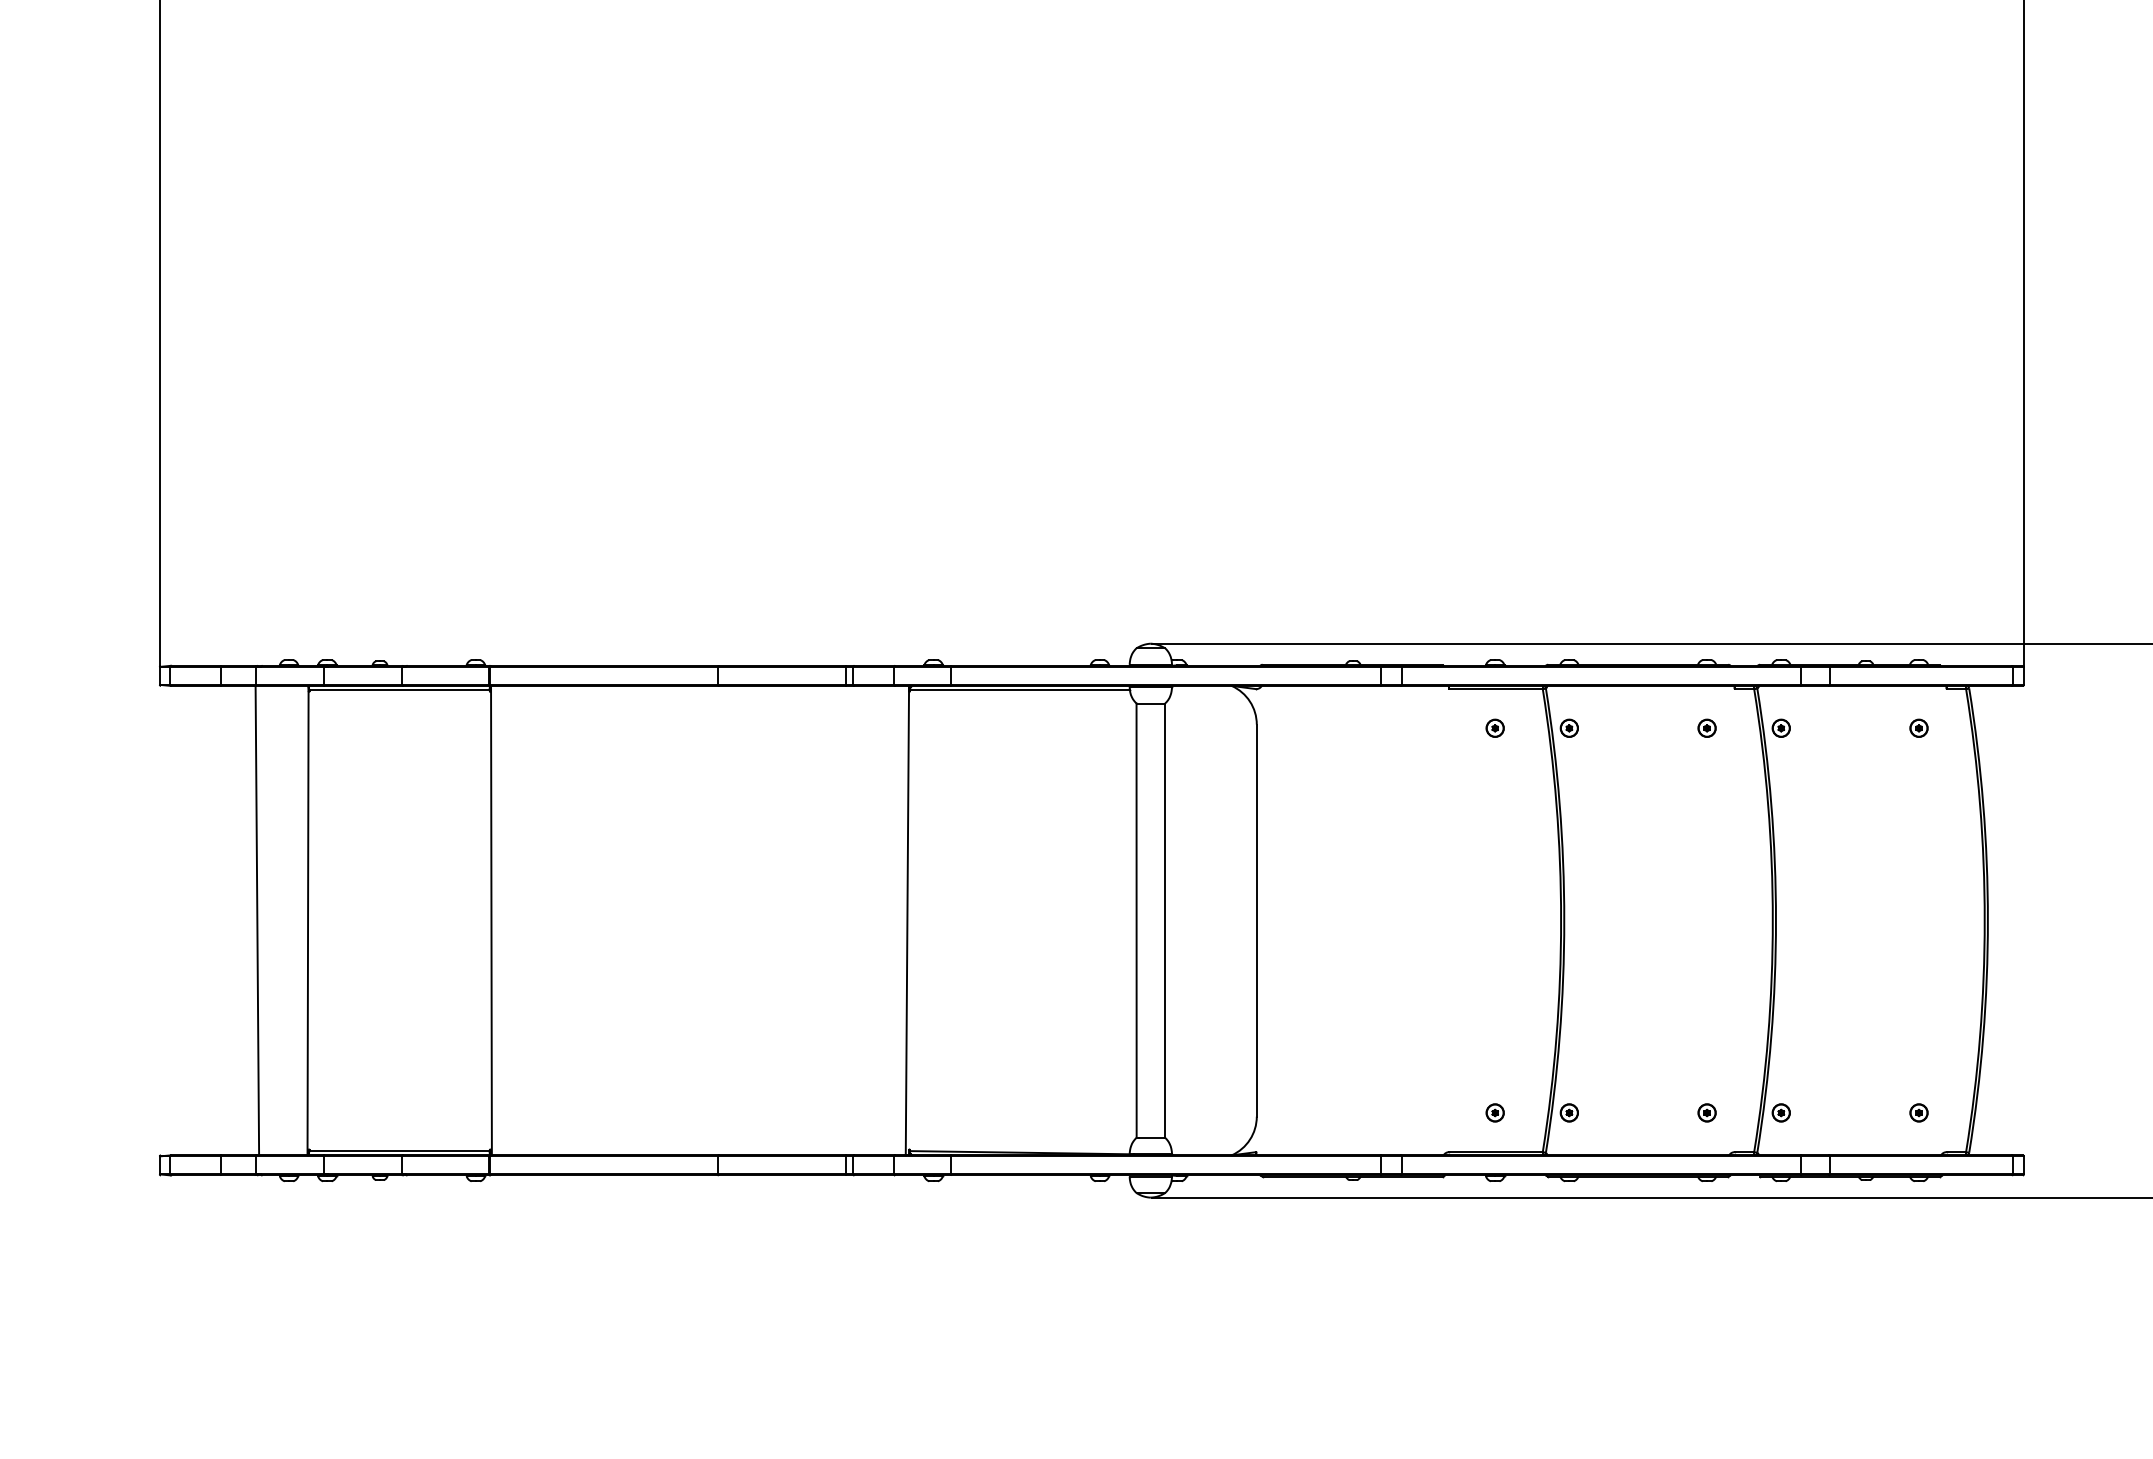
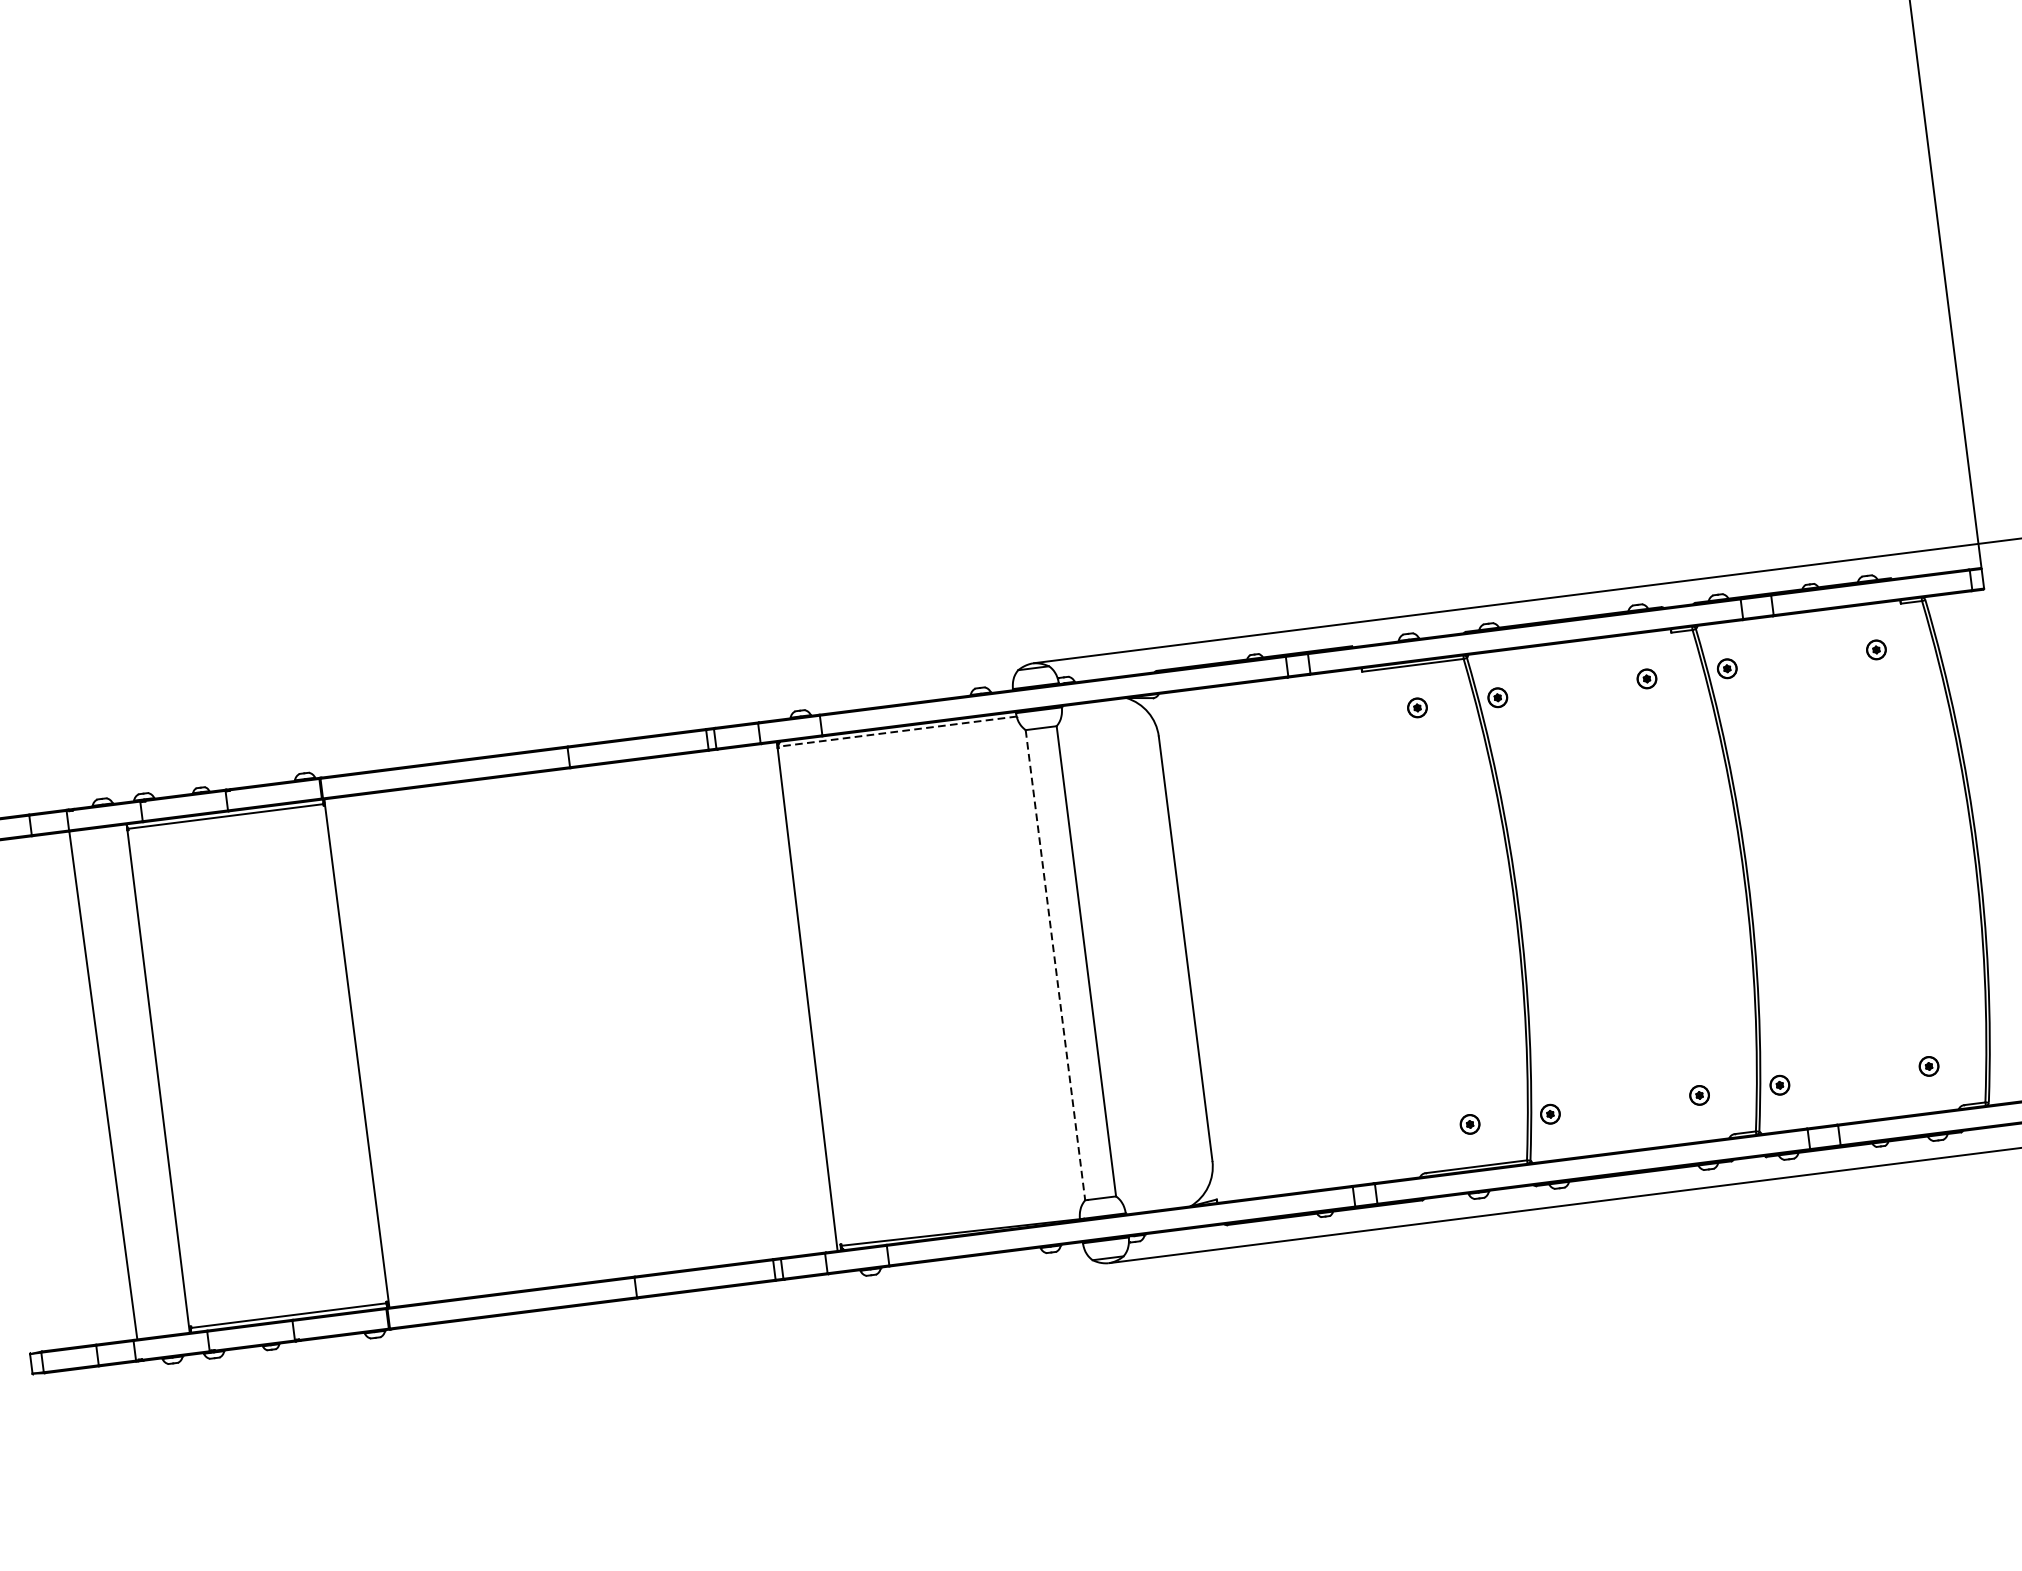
line: (1019, 690) -> (897, 732), solid -> dashed
line: (1136, 921) -> (1055, 966), solid -> dashed

